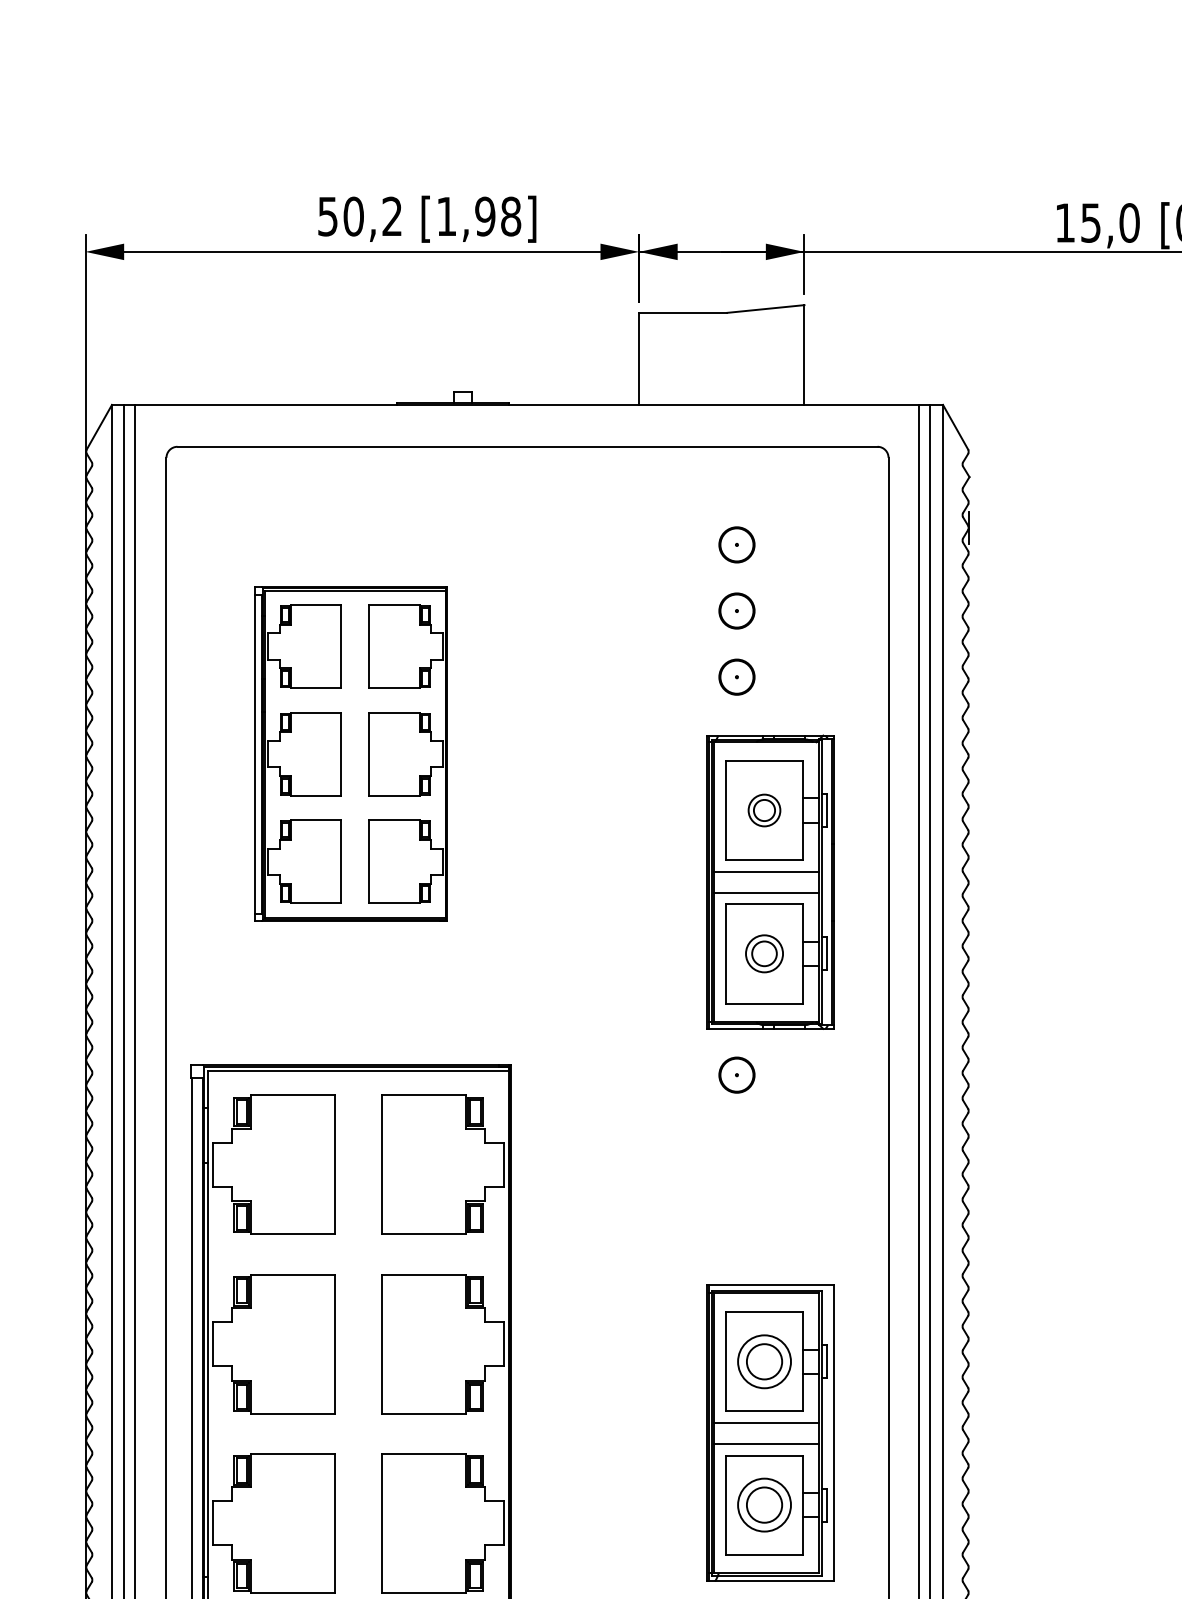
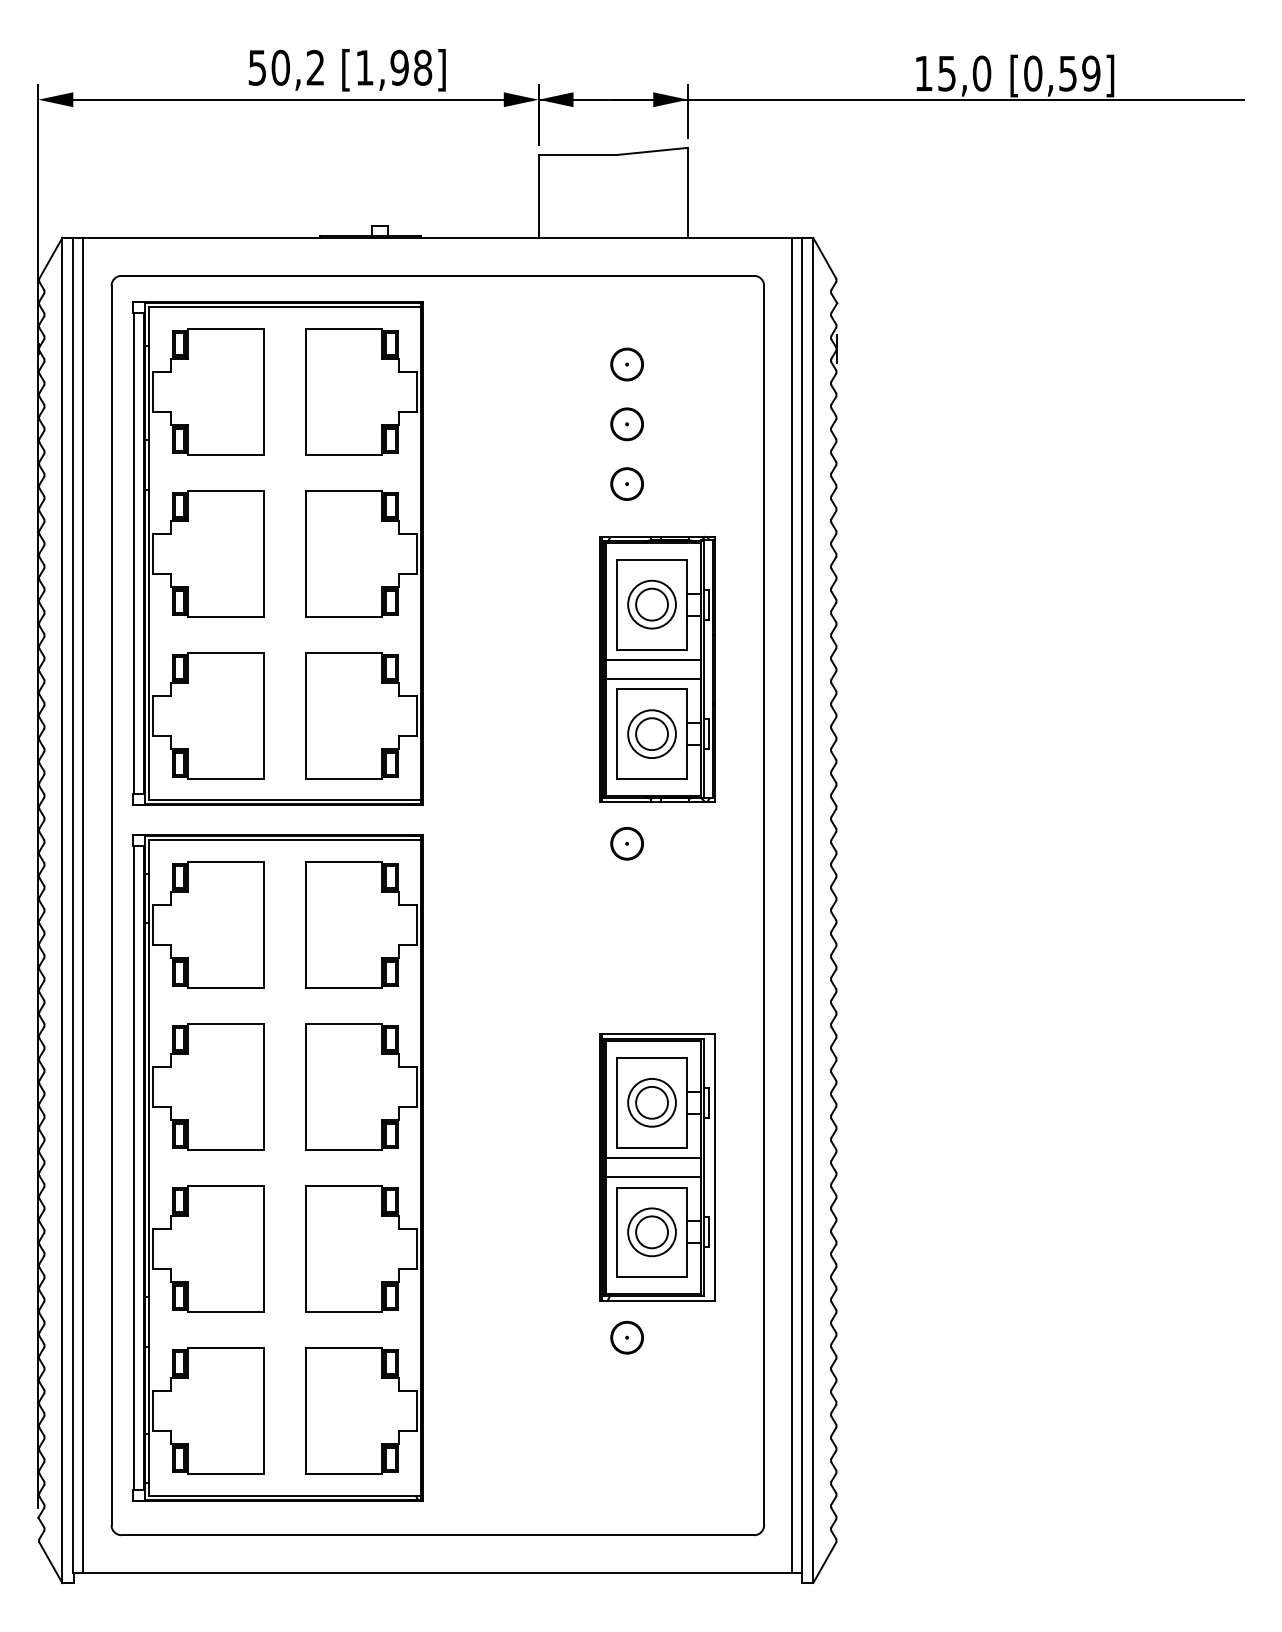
part: (350, 753) -> (277, 553), size x1.67
part: (763, 810) -> (651, 604), size x1.67
part: (763, 953) -> (651, 733), size x1.43

